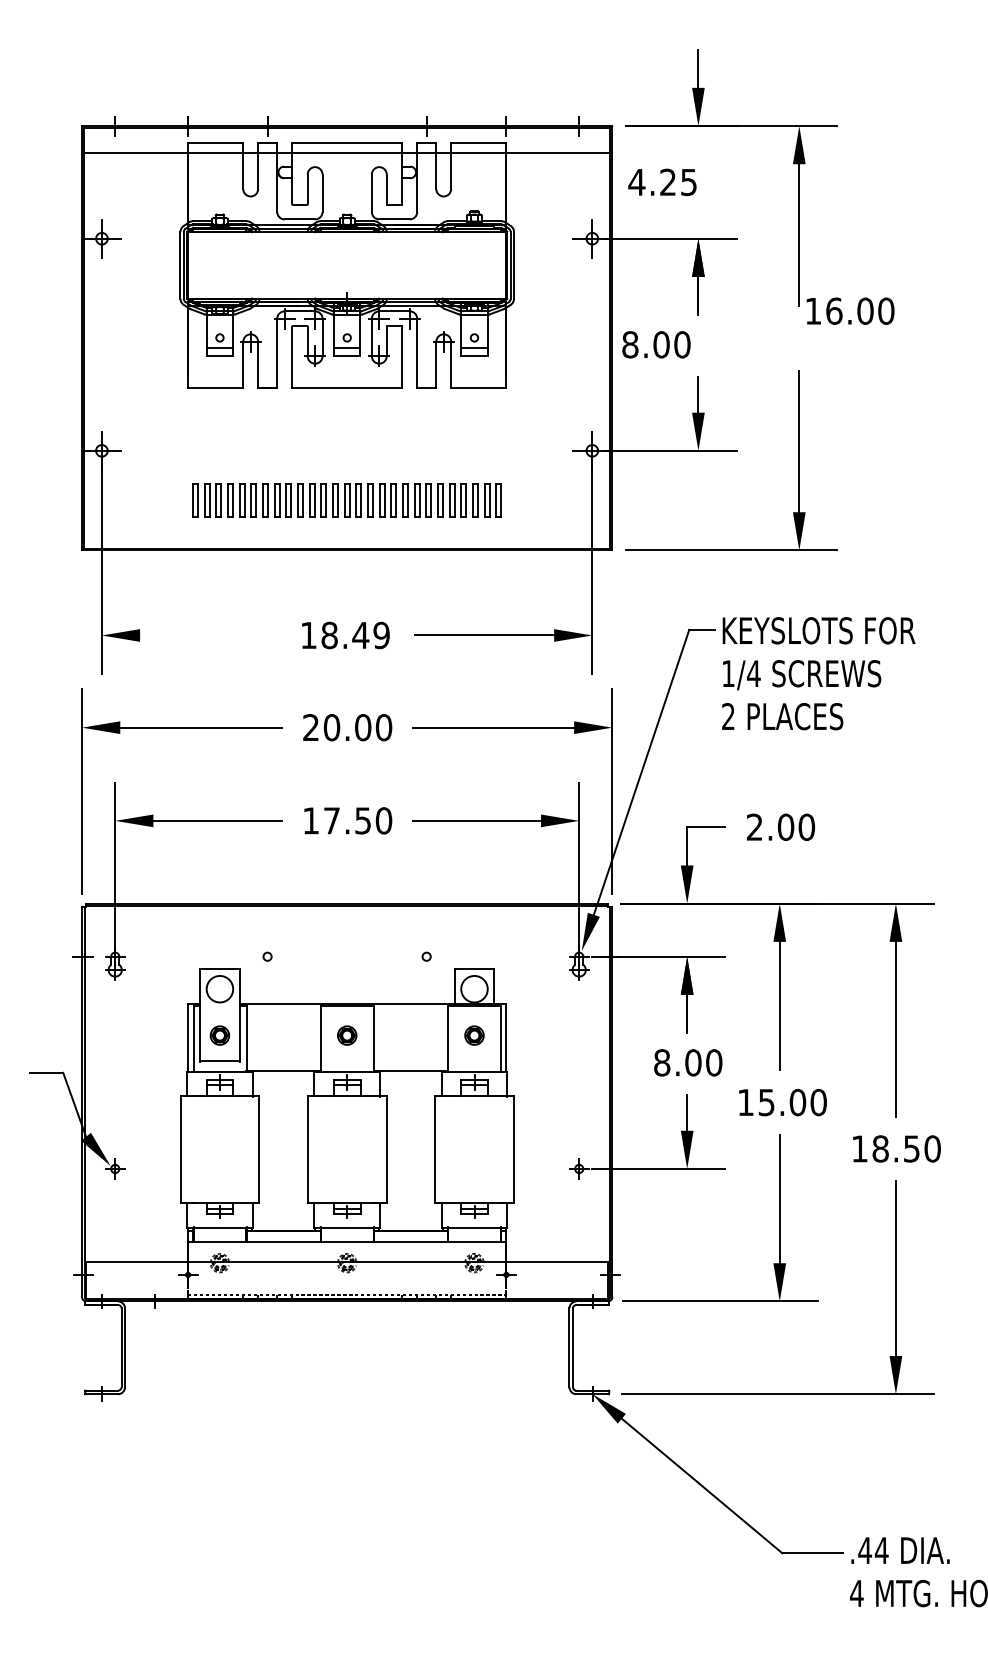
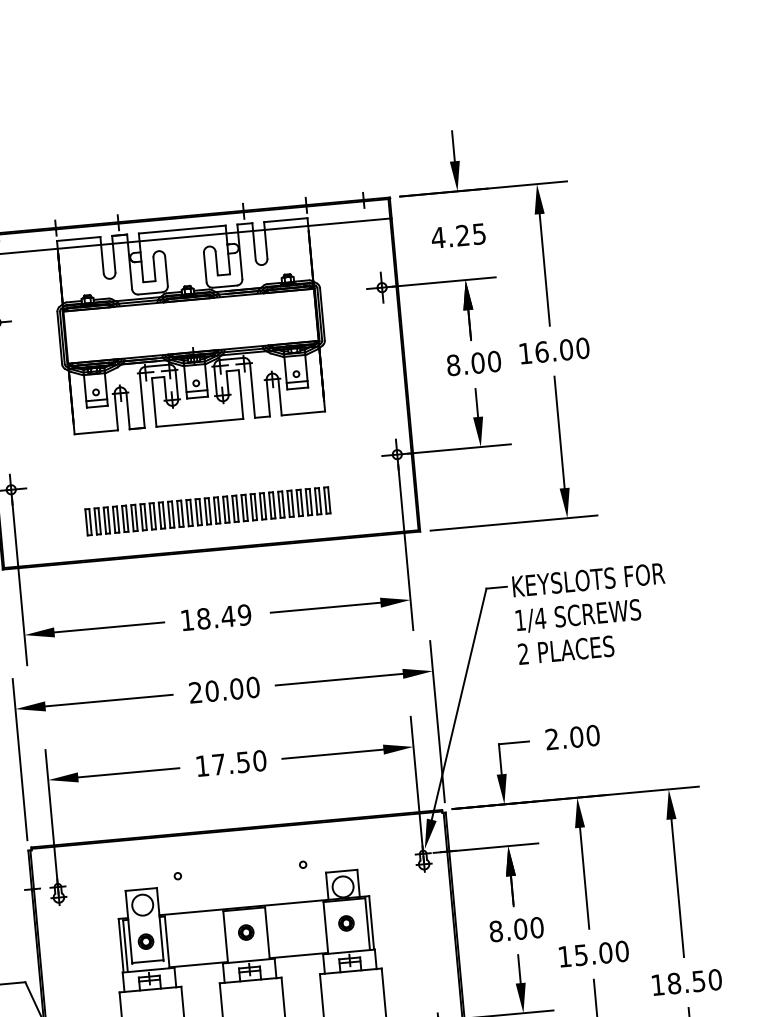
text: (662, 182) -> (458, 236), moved
text: (850, 310) -> (554, 350), moved
text: (656, 344) -> (474, 363), moved
line: (209, 635) -> (109, 627), added

